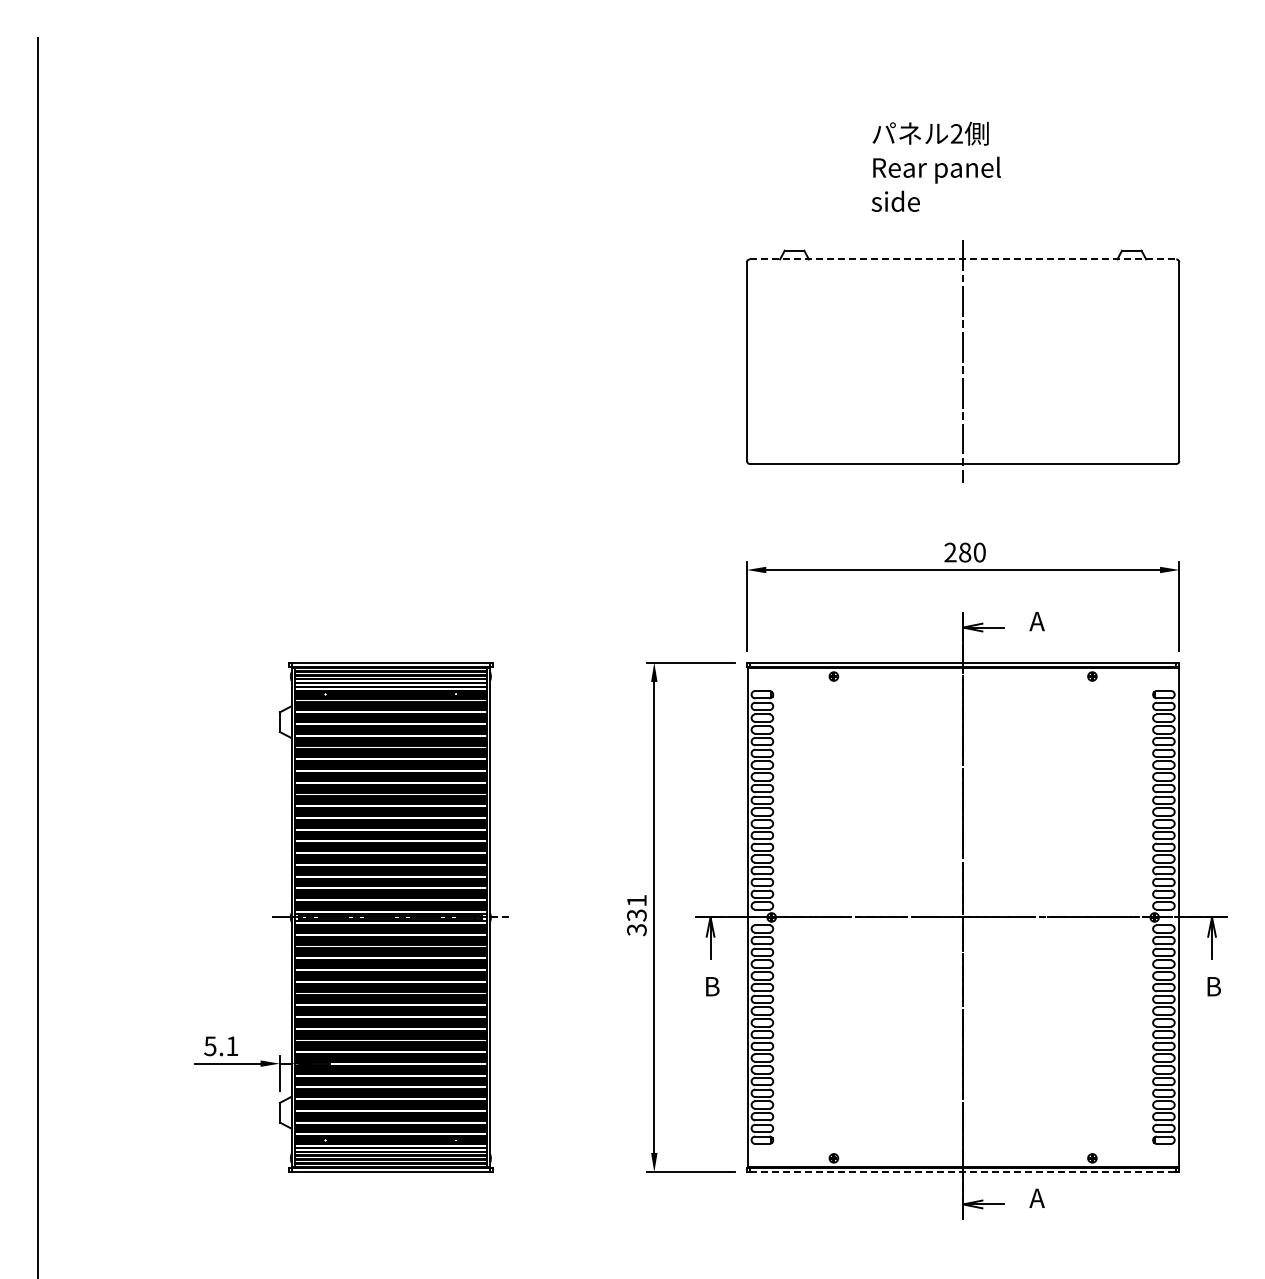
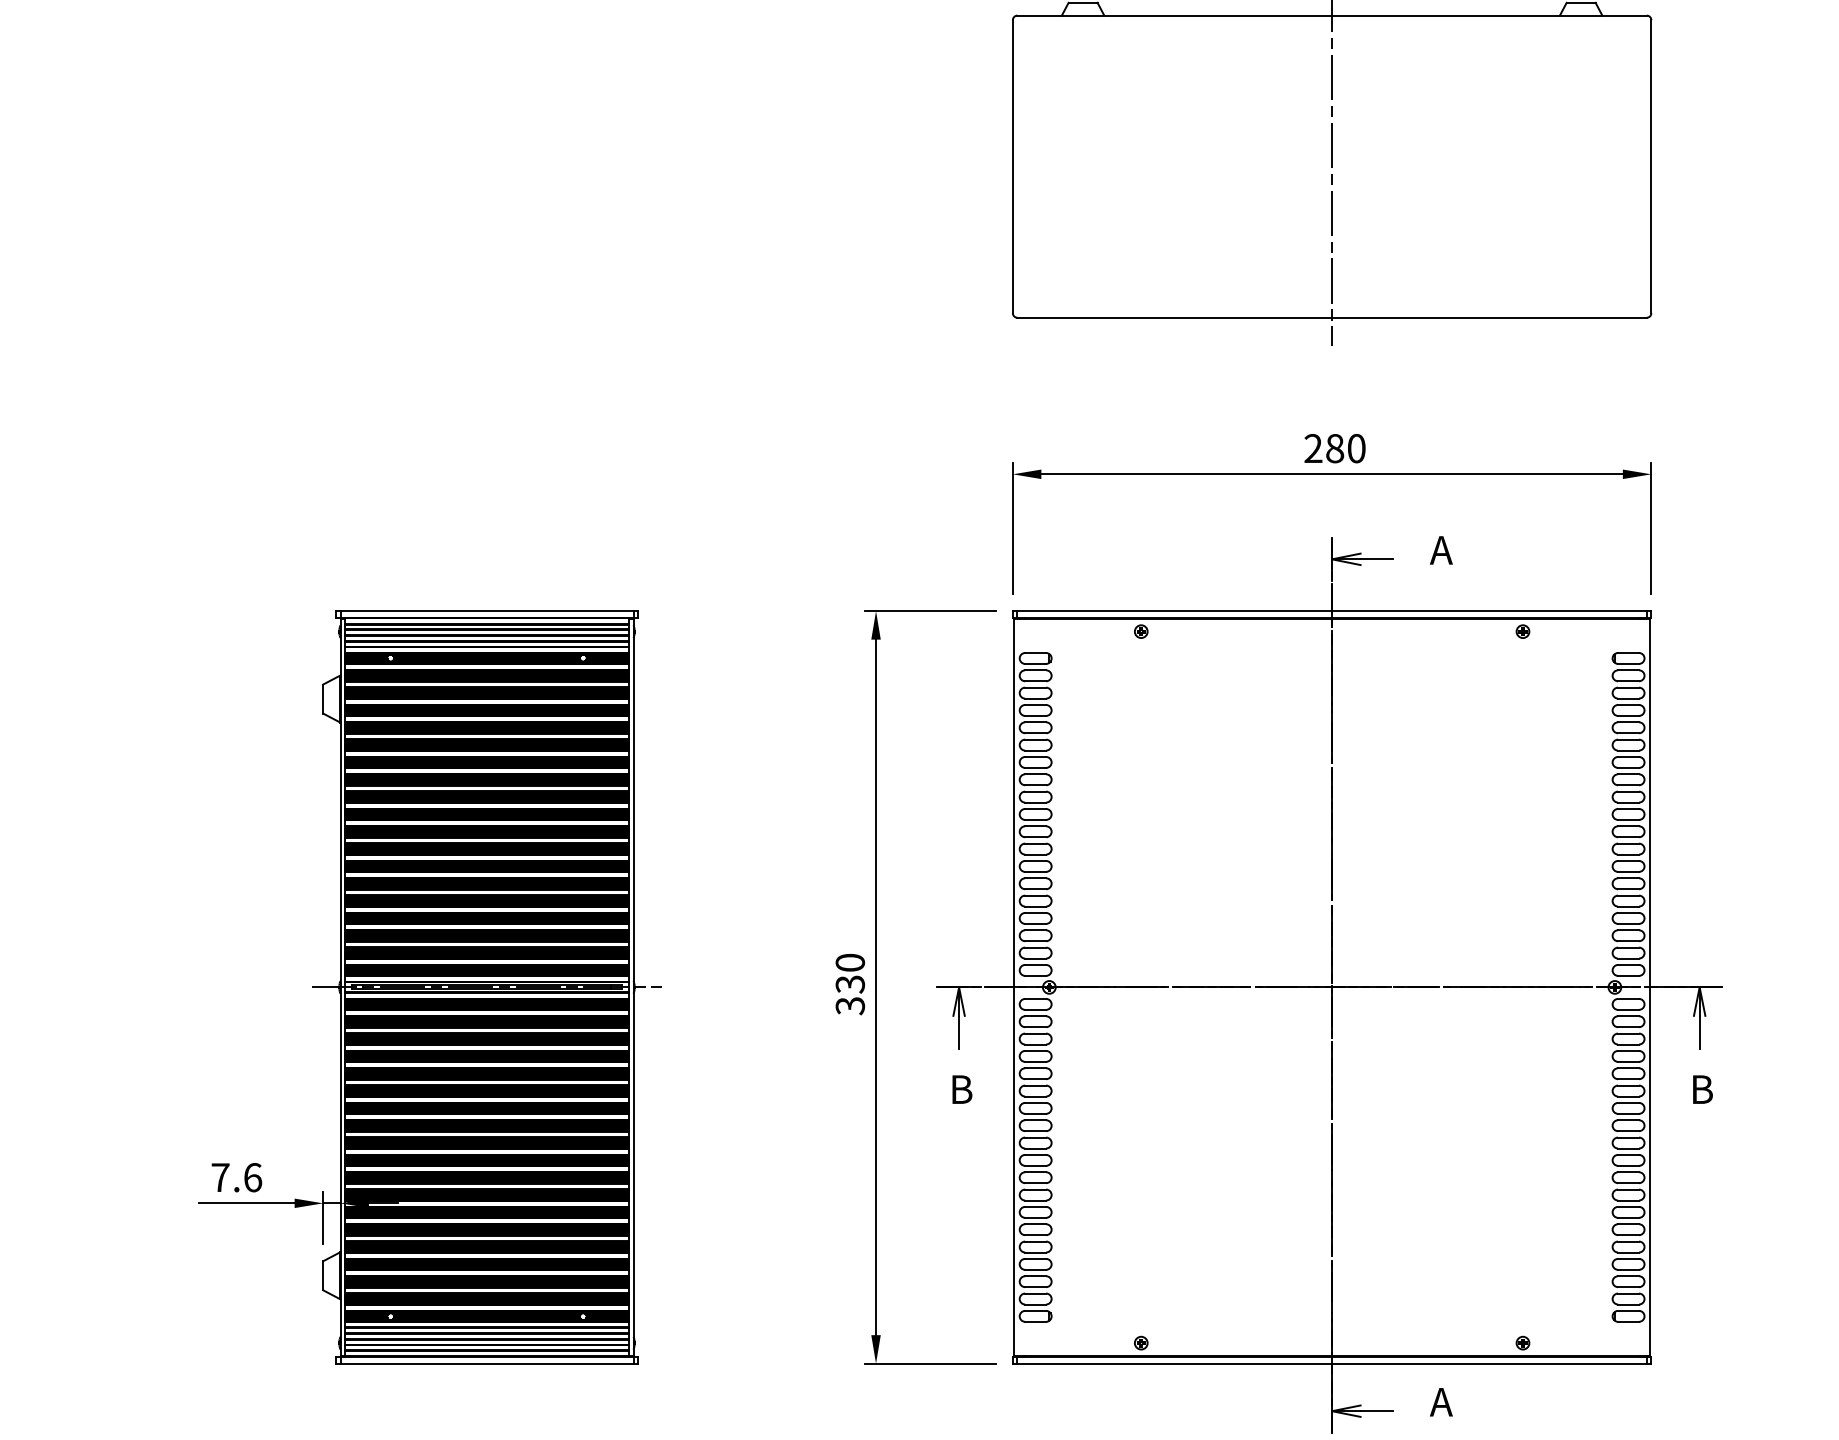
line: (963, 259) -> (1332, 15), dashed -> solid
text: (636, 900) -> (849, 962), 331 -> 330
text: (221, 1046) -> (236, 1177), 5.1 -> 7.6
line: (963, 1172) -> (1332, 1364), dashed -> solid

